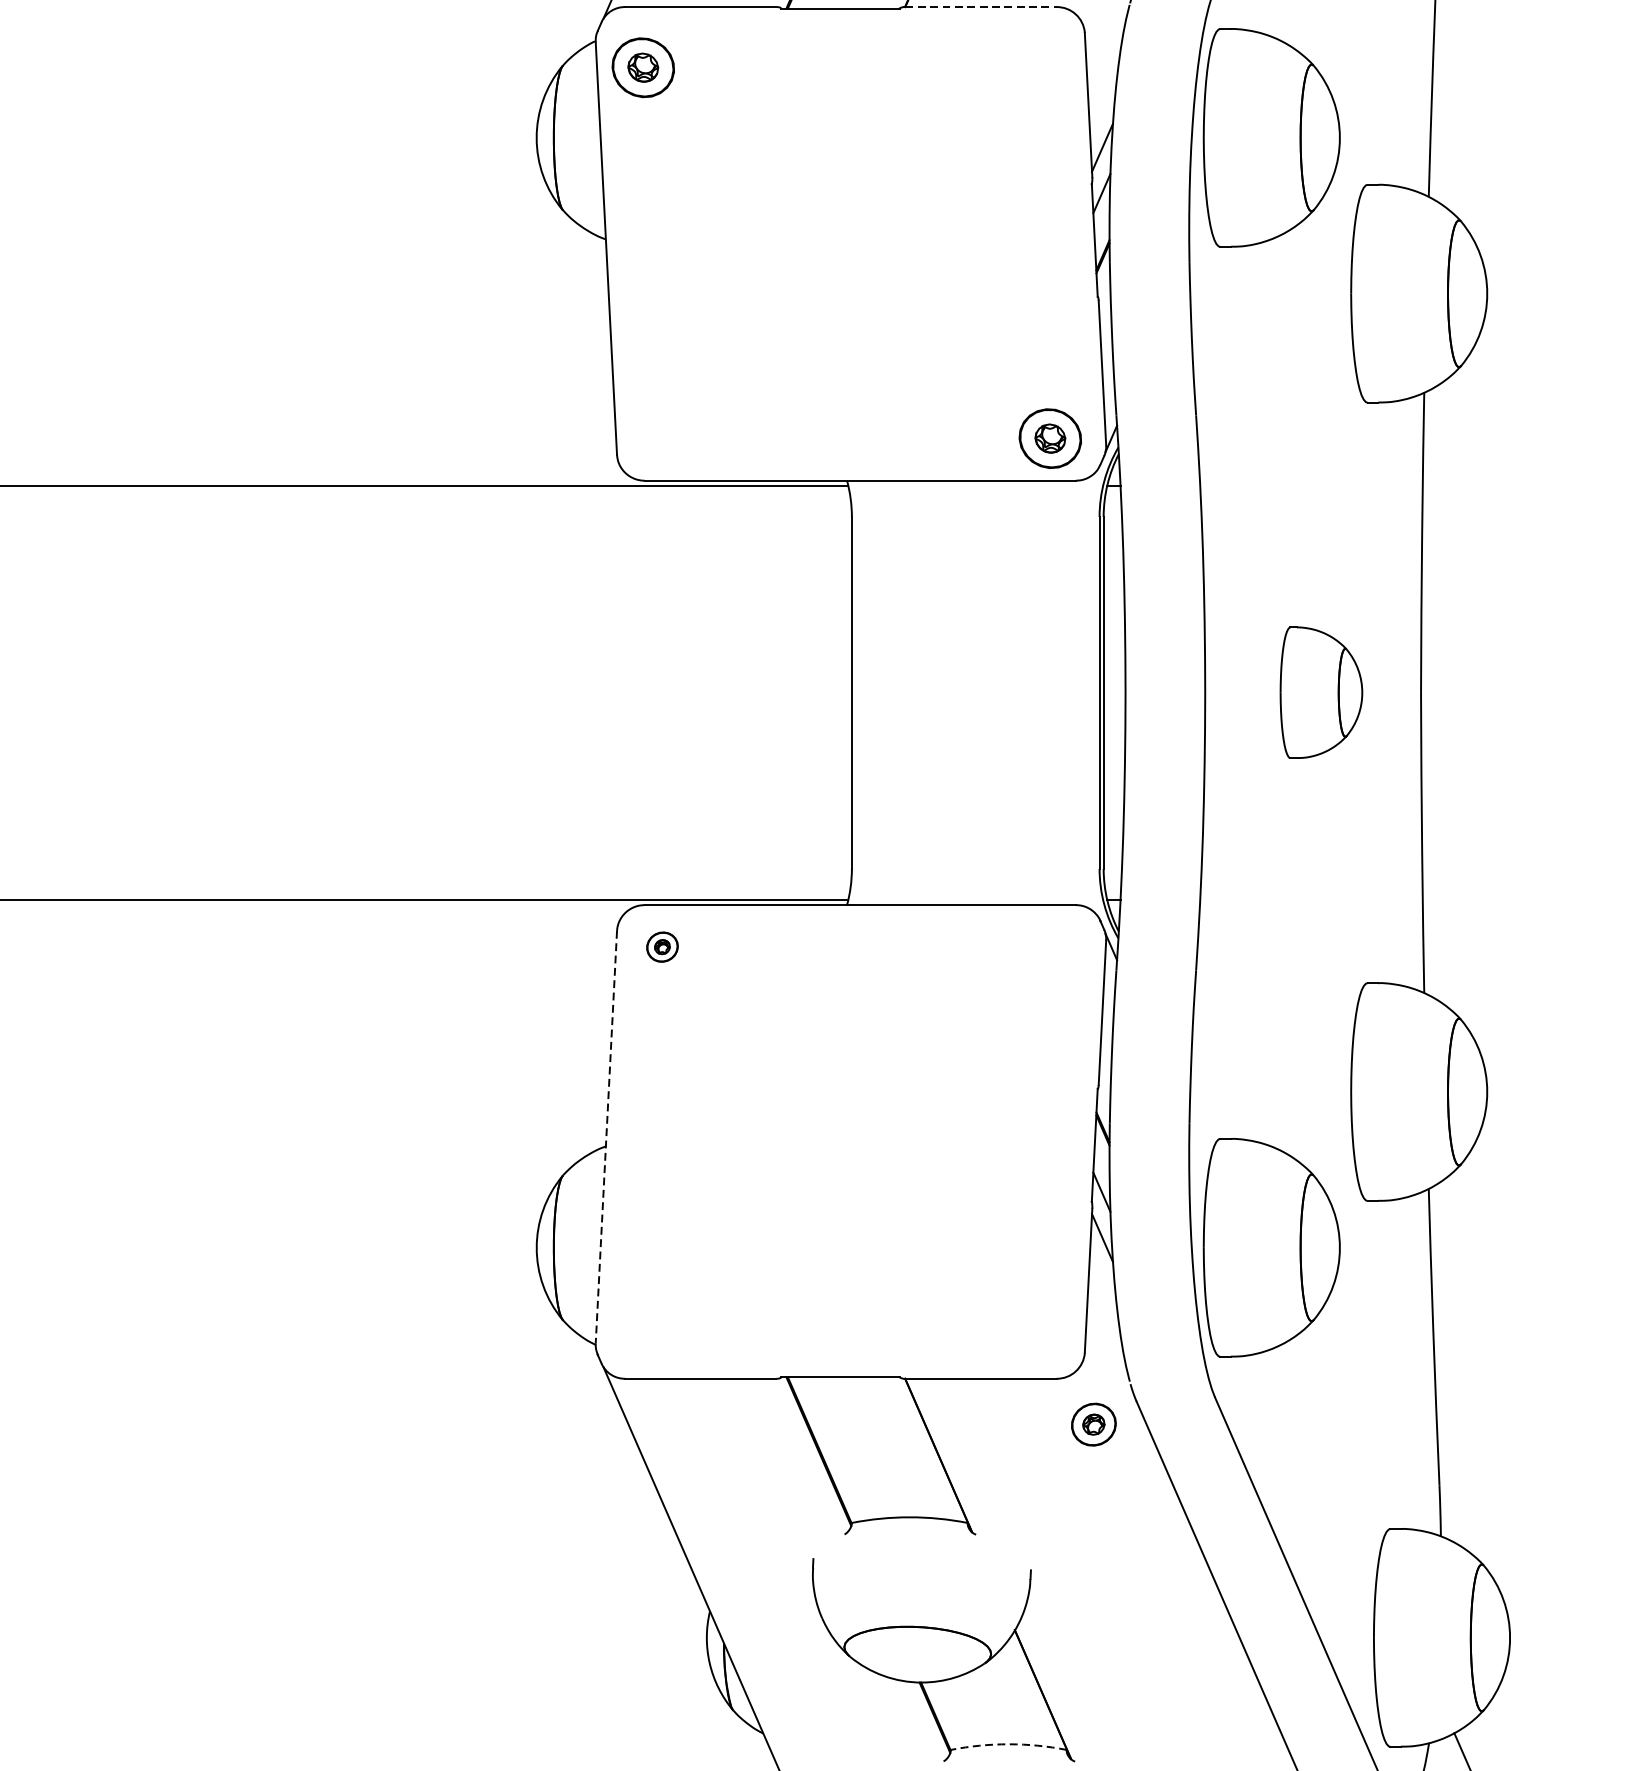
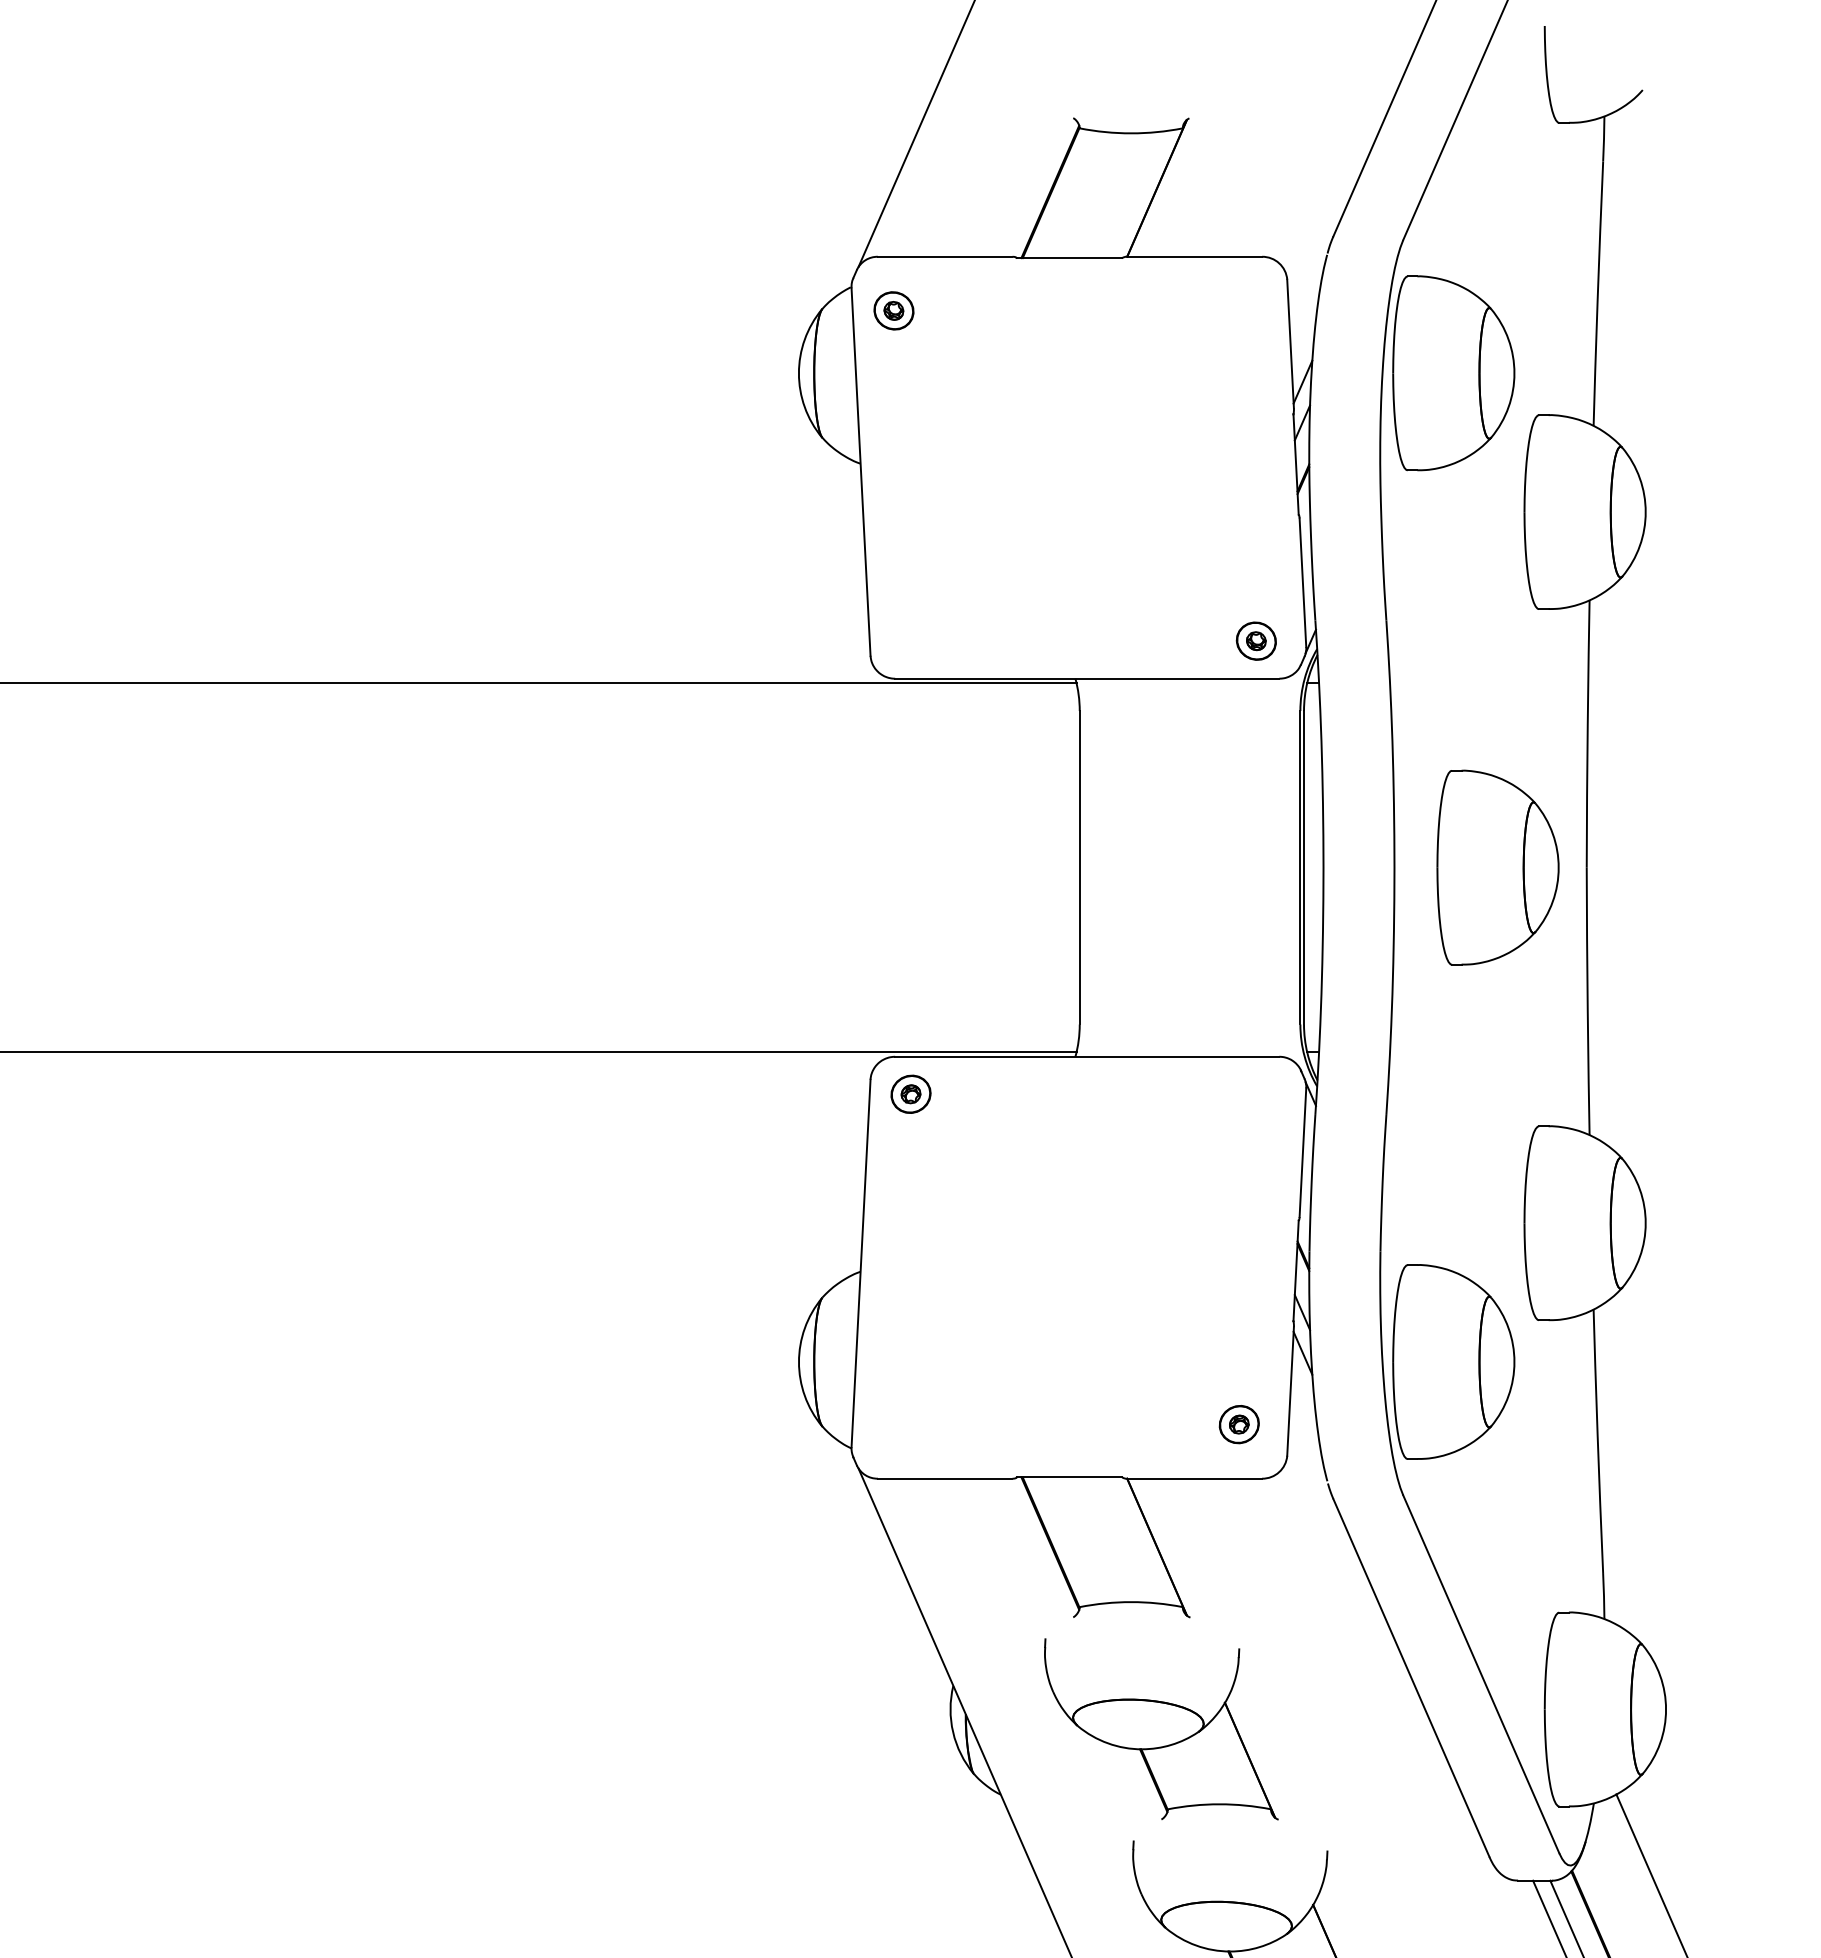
line: (981, 6) -> (1195, 256), dashed -> solid
part: (642, 67) -> (893, 310), size x0.71
part: (1049, 437) -> (1255, 640), size x0.71
part: (1320, 692) -> (1497, 867), size x1.67
part: (661, 946) -> (910, 1093), size x1.43
line: (606, 1137) -> (861, 1263), dashed -> solid
part: (1092, 1424) -> (1238, 1424), moved
arc: (1008, 1744) -> (1219, 1804), dashed -> solid

